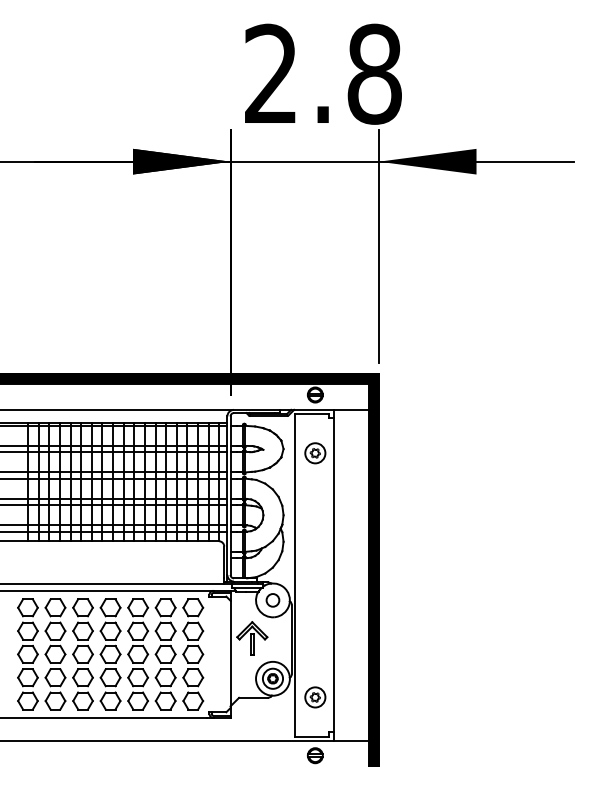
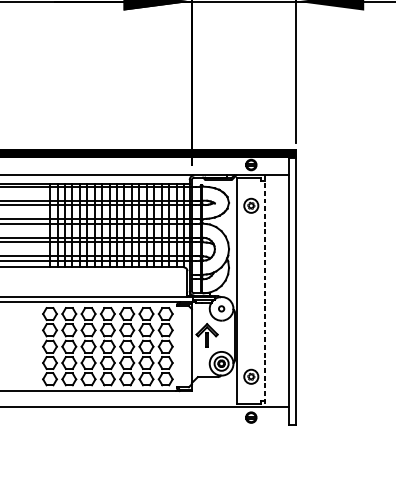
line: (334, 575) -> (264, 291), solid -> dashed
hatch: (373, 575) -> (292, 291), removed
circle: (272, 600) -> (221, 308), size x0.6

